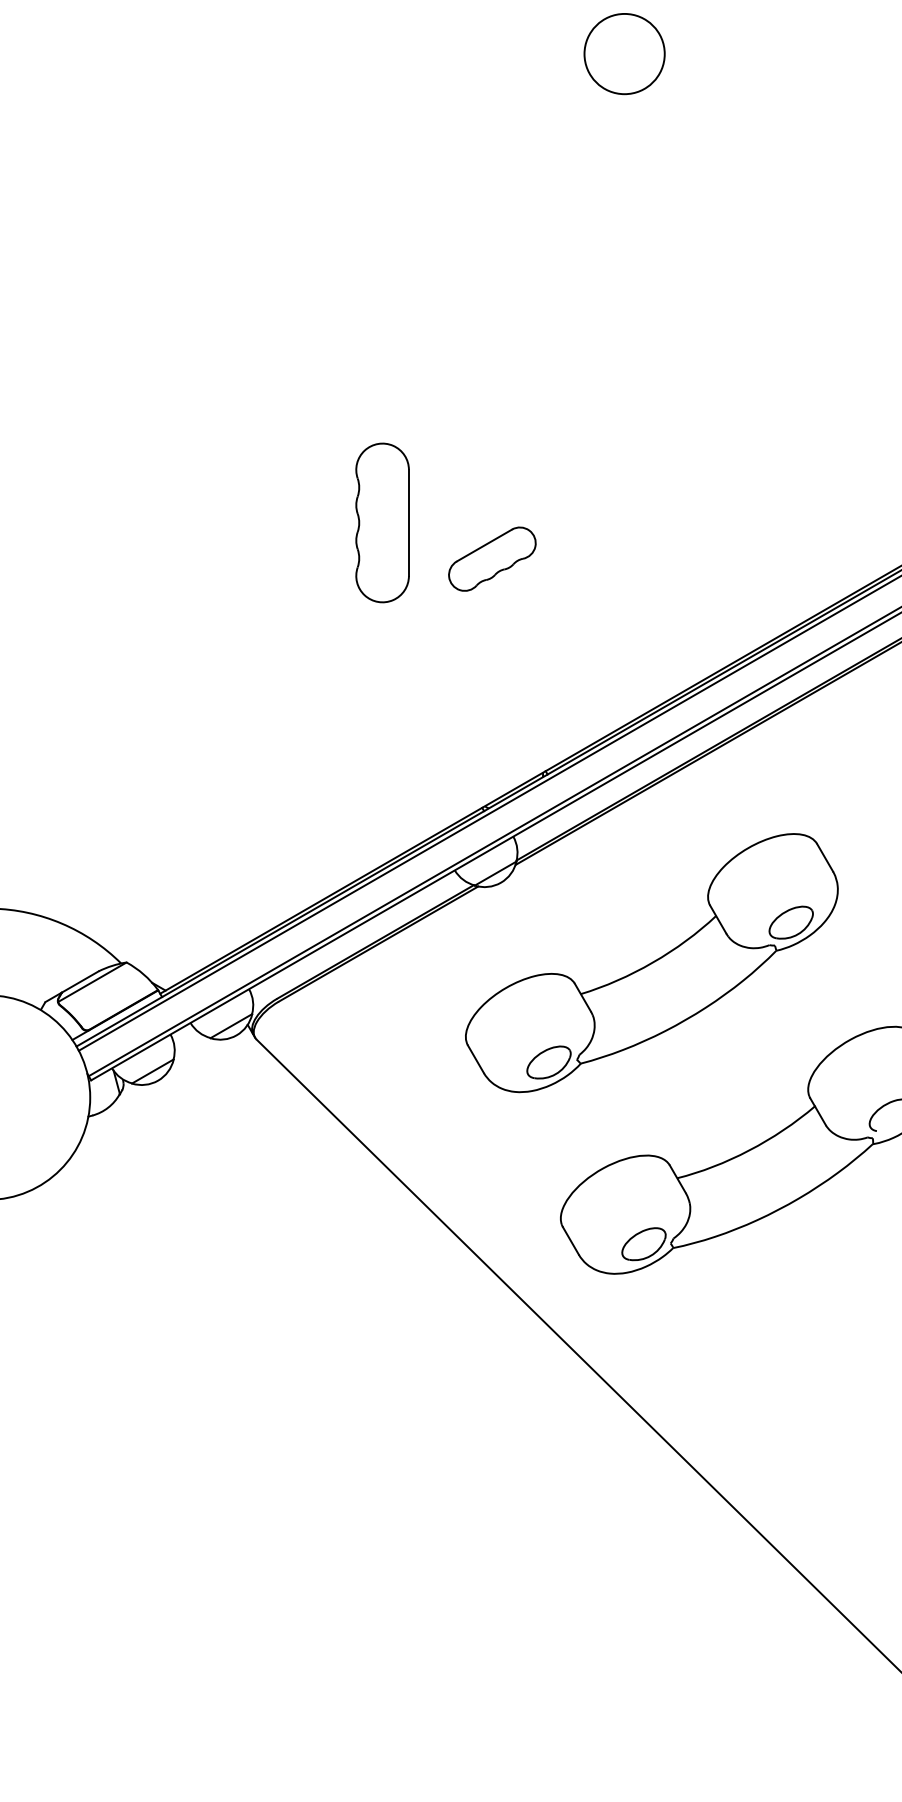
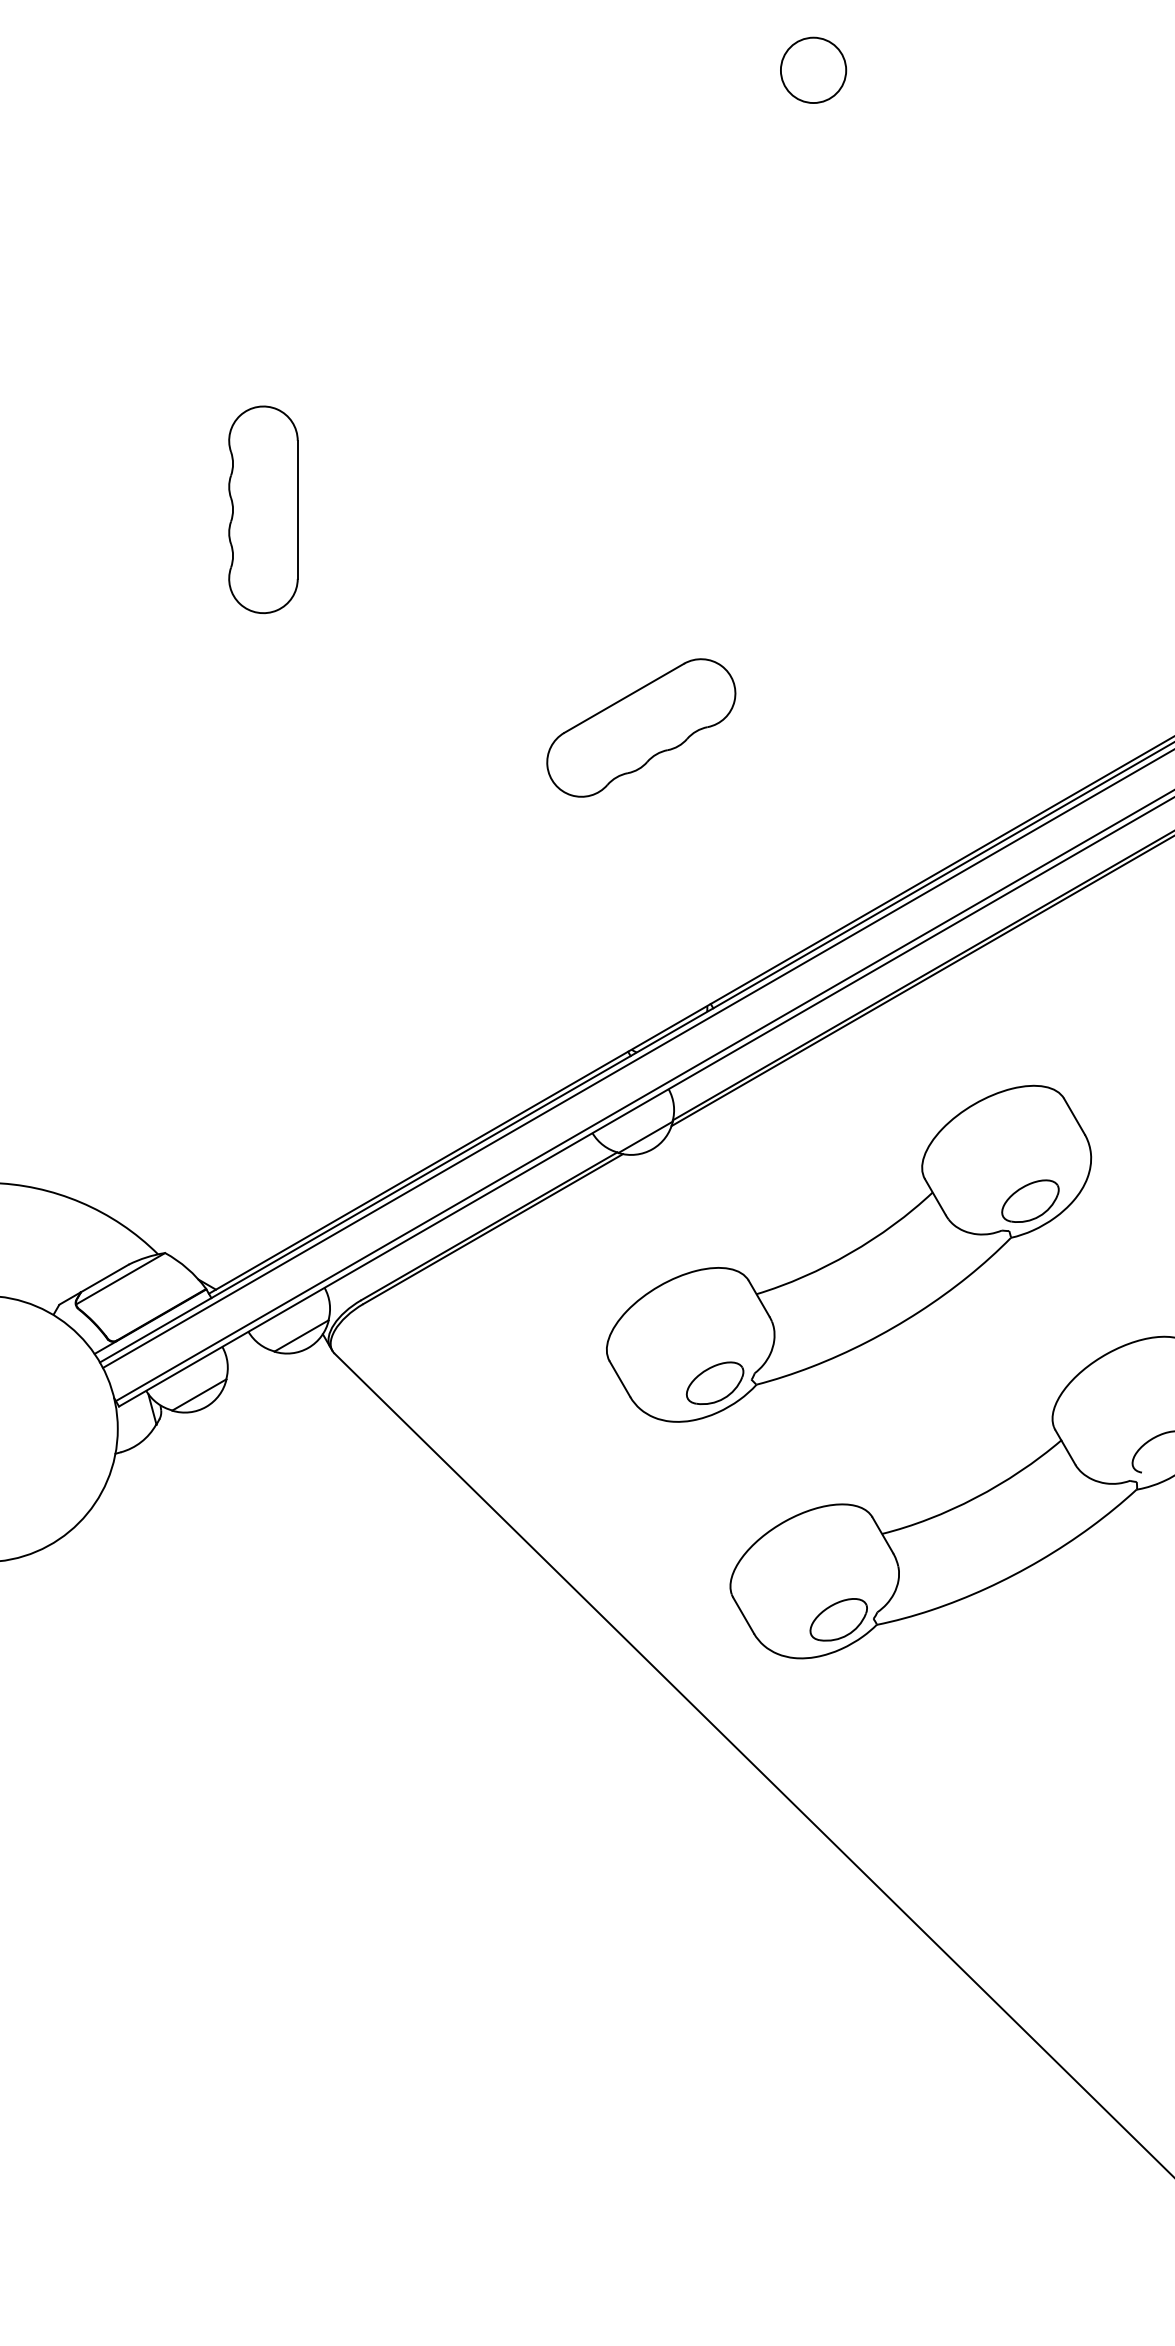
circle: (624, 54) -> (813, 70), size x0.62
part: (382, 522) -> (263, 509), moved
part: (492, 558) -> (641, 727), size x1.67

